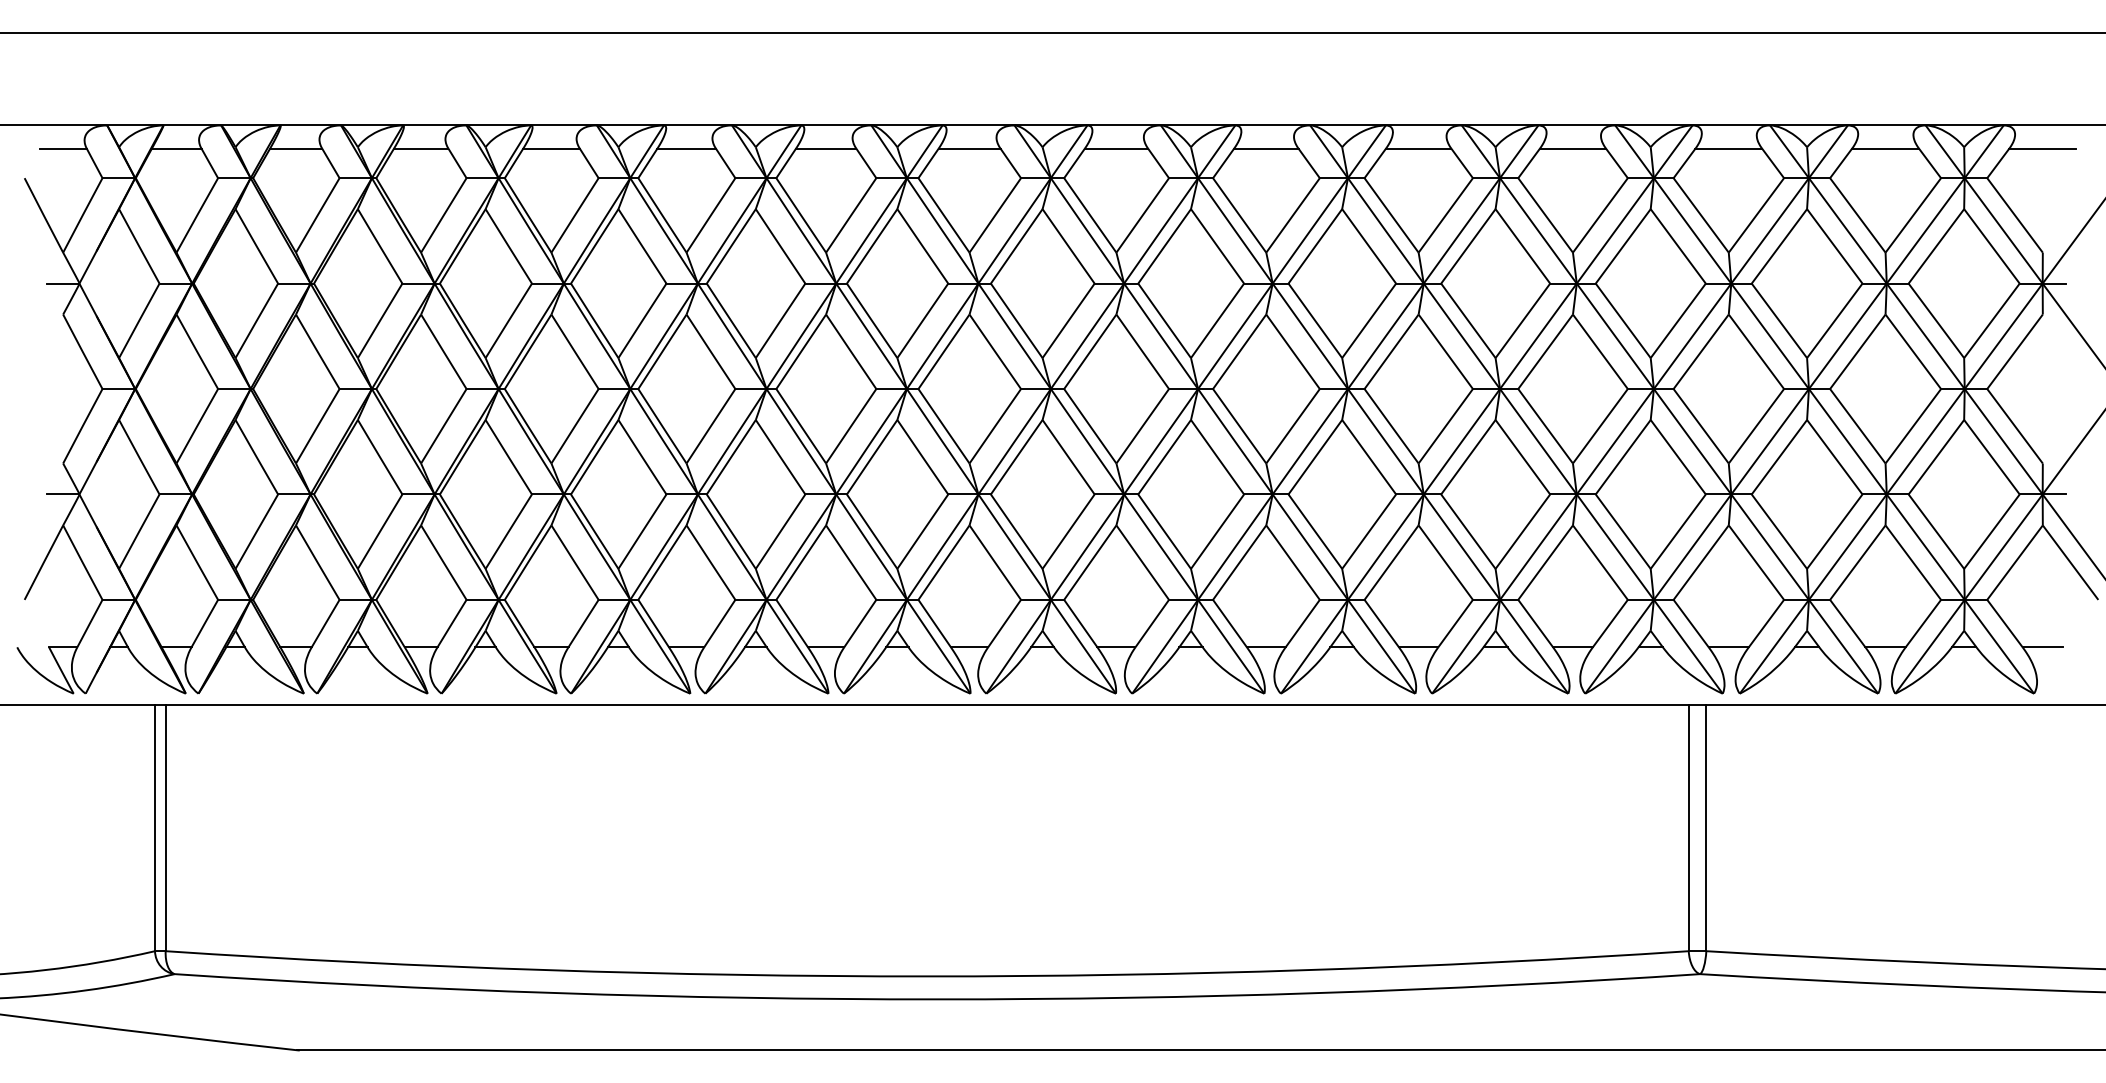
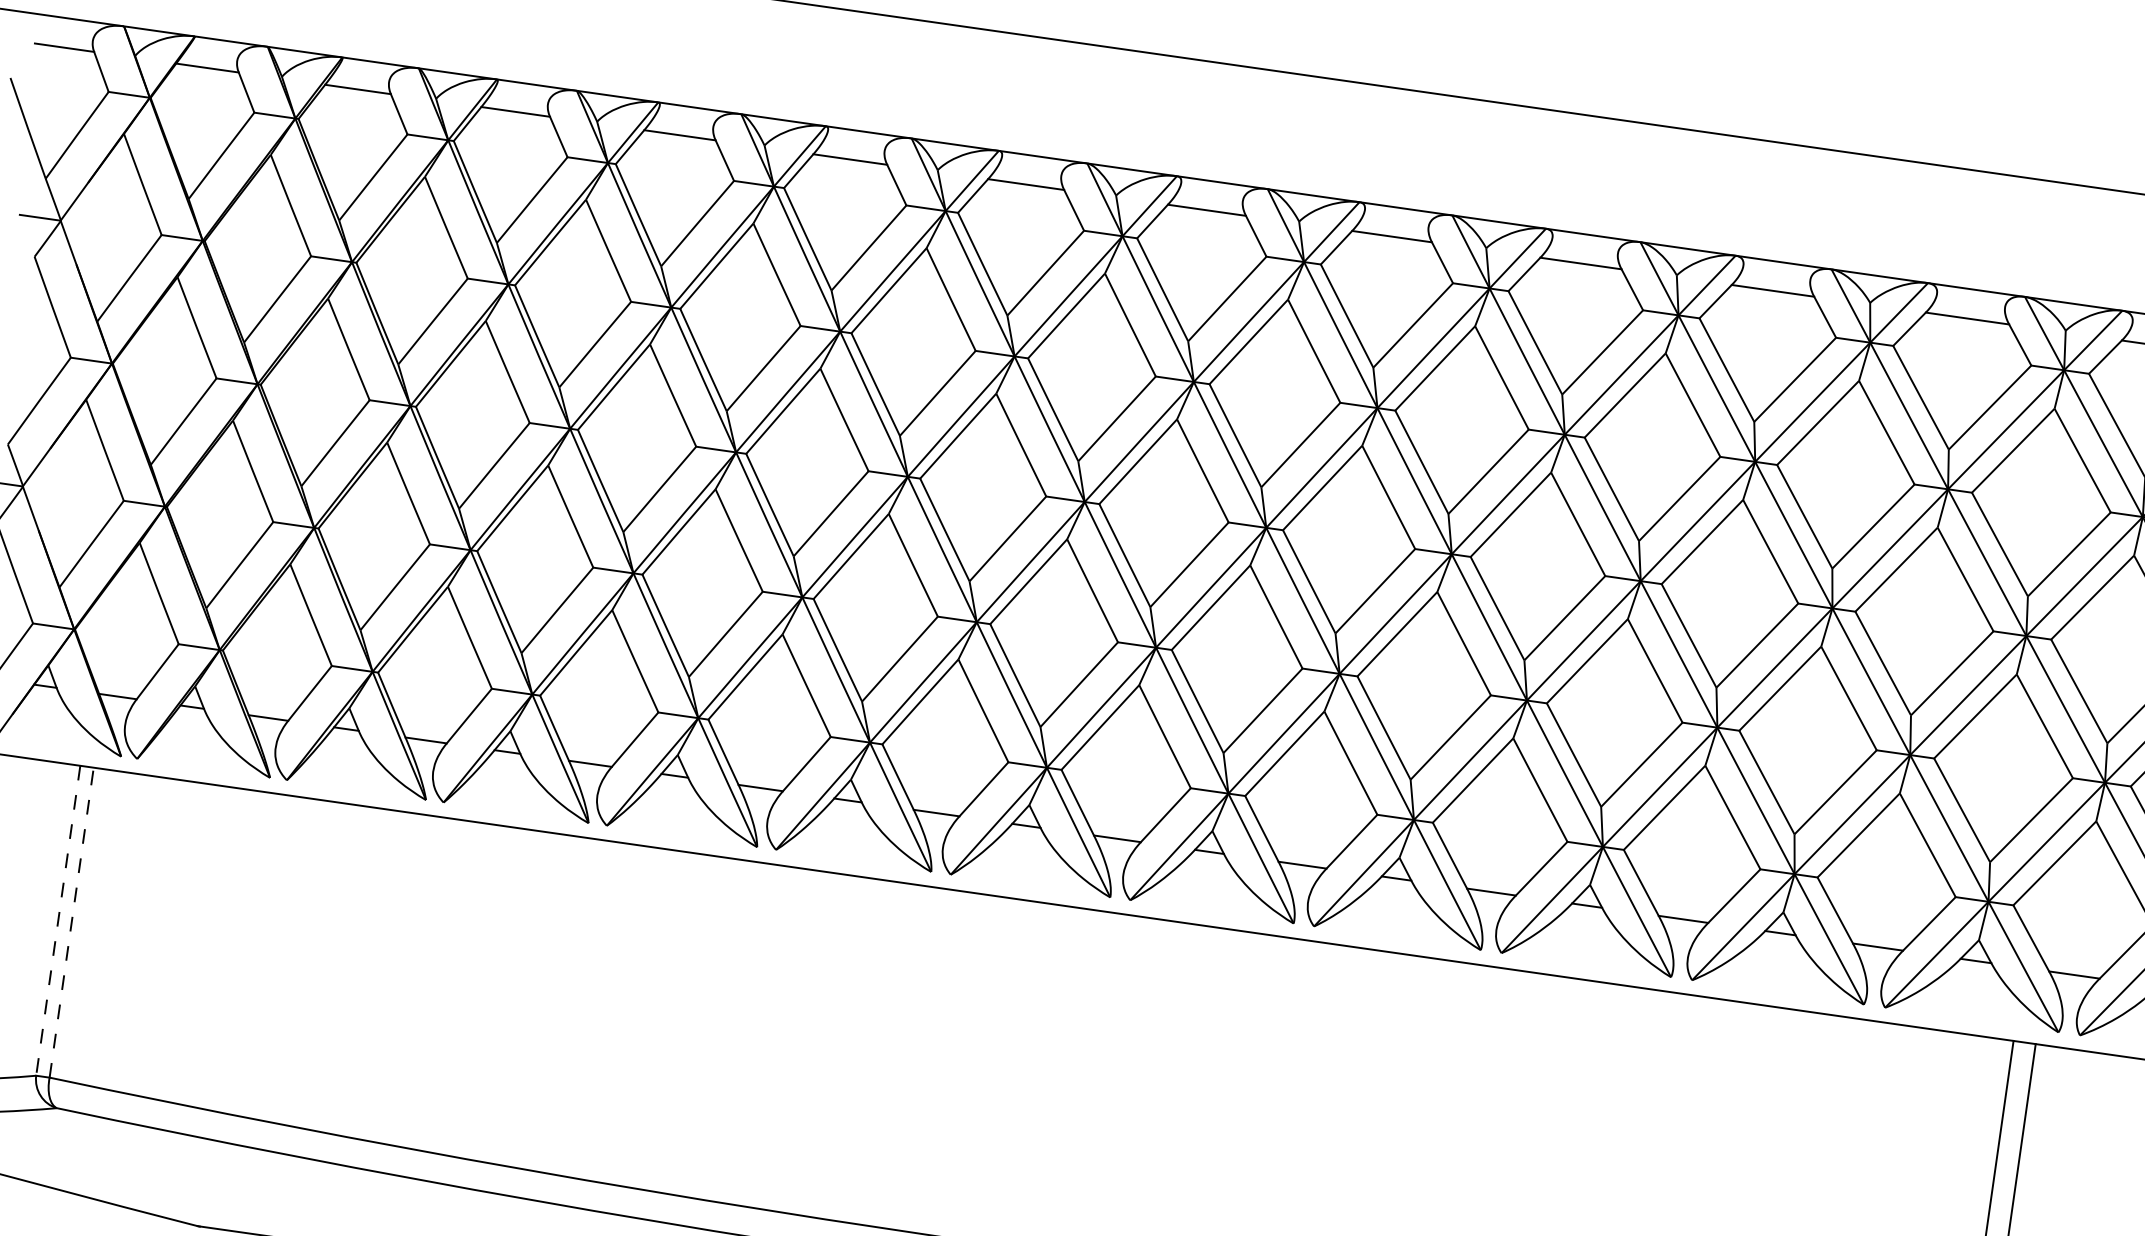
line: (155, 828) -> (58, 921), solid -> dashed
line: (165, 828) -> (71, 922), solid -> dashed

